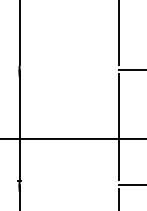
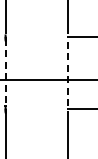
line: (19, 126) -> (5, 72), solid -> dashed
line: (118, 126) -> (67, 72), solid -> dashed

